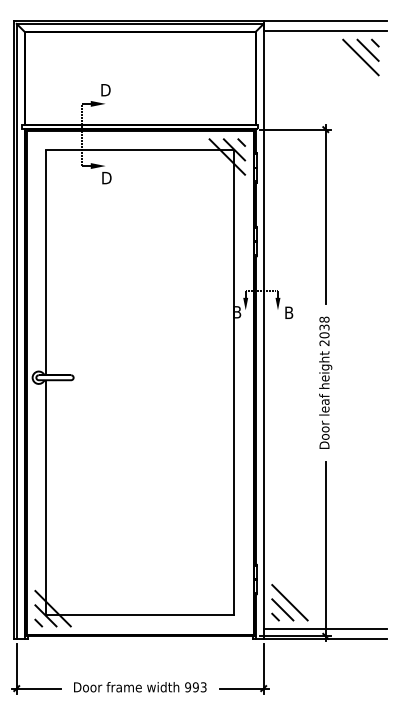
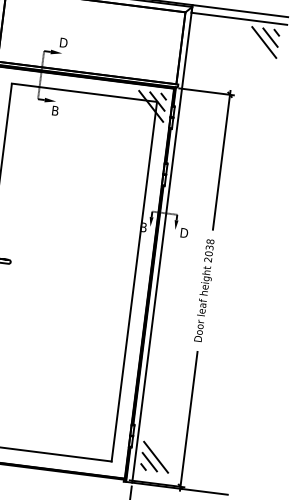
text: (107, 178) -> (56, 111), D -> B
text: (290, 312) -> (184, 232), B -> D
line: (325, 628) -> (181, 480), removed

